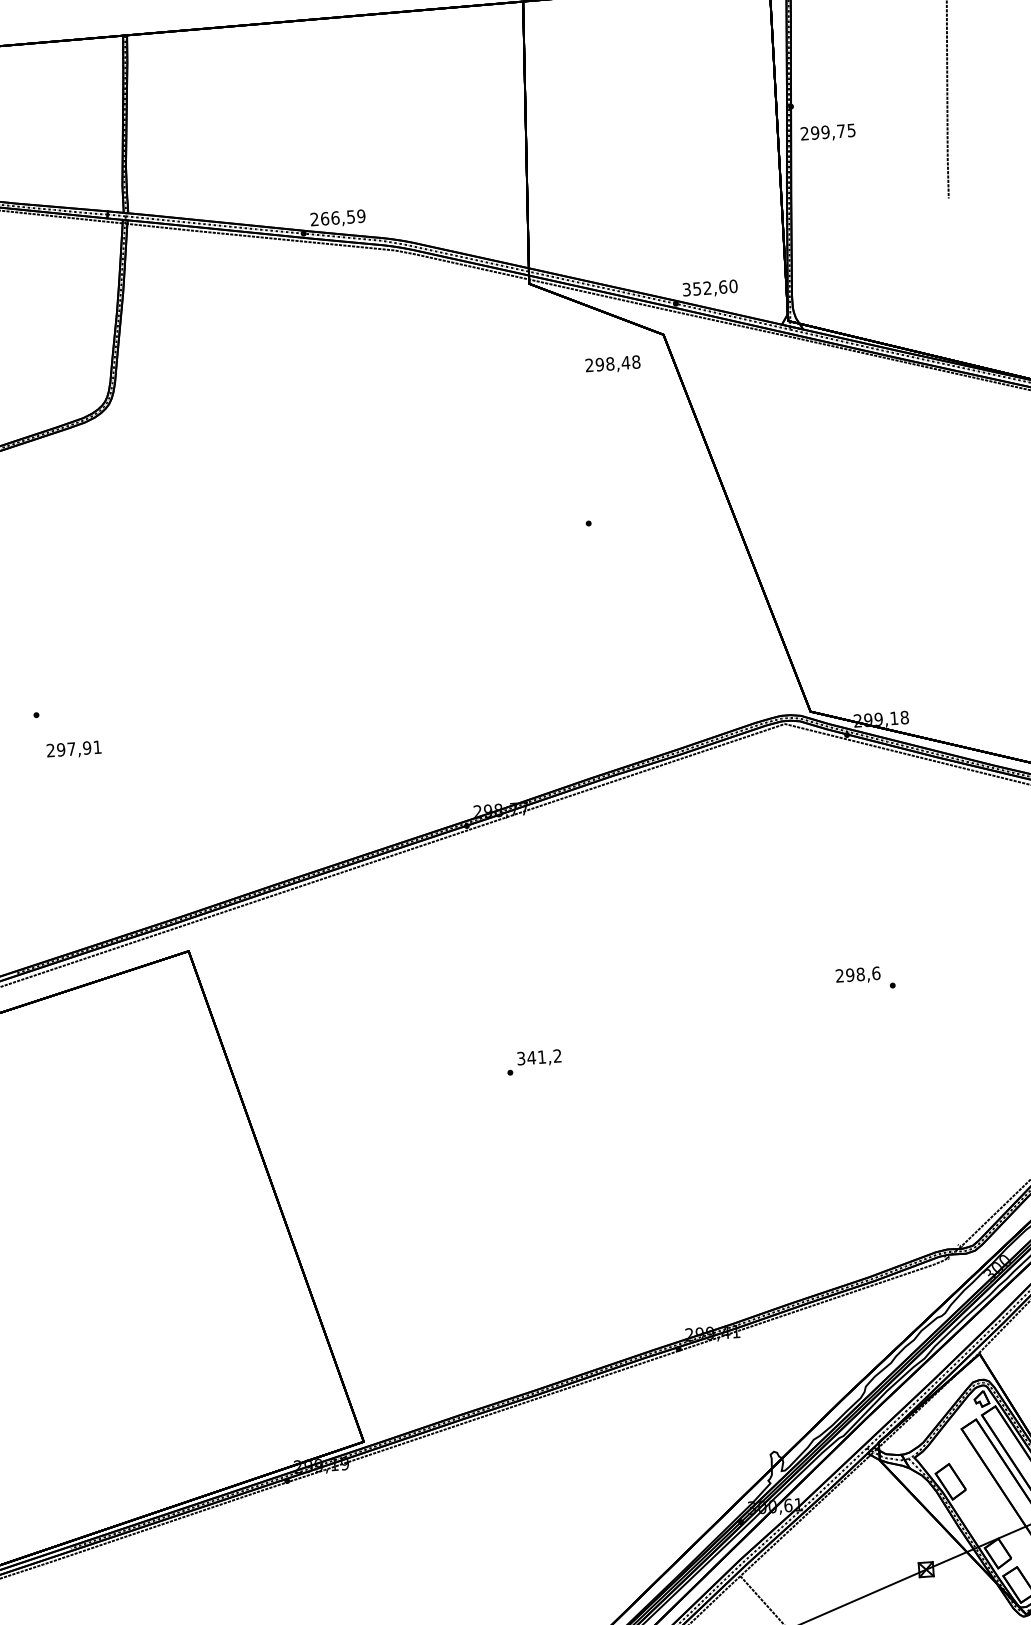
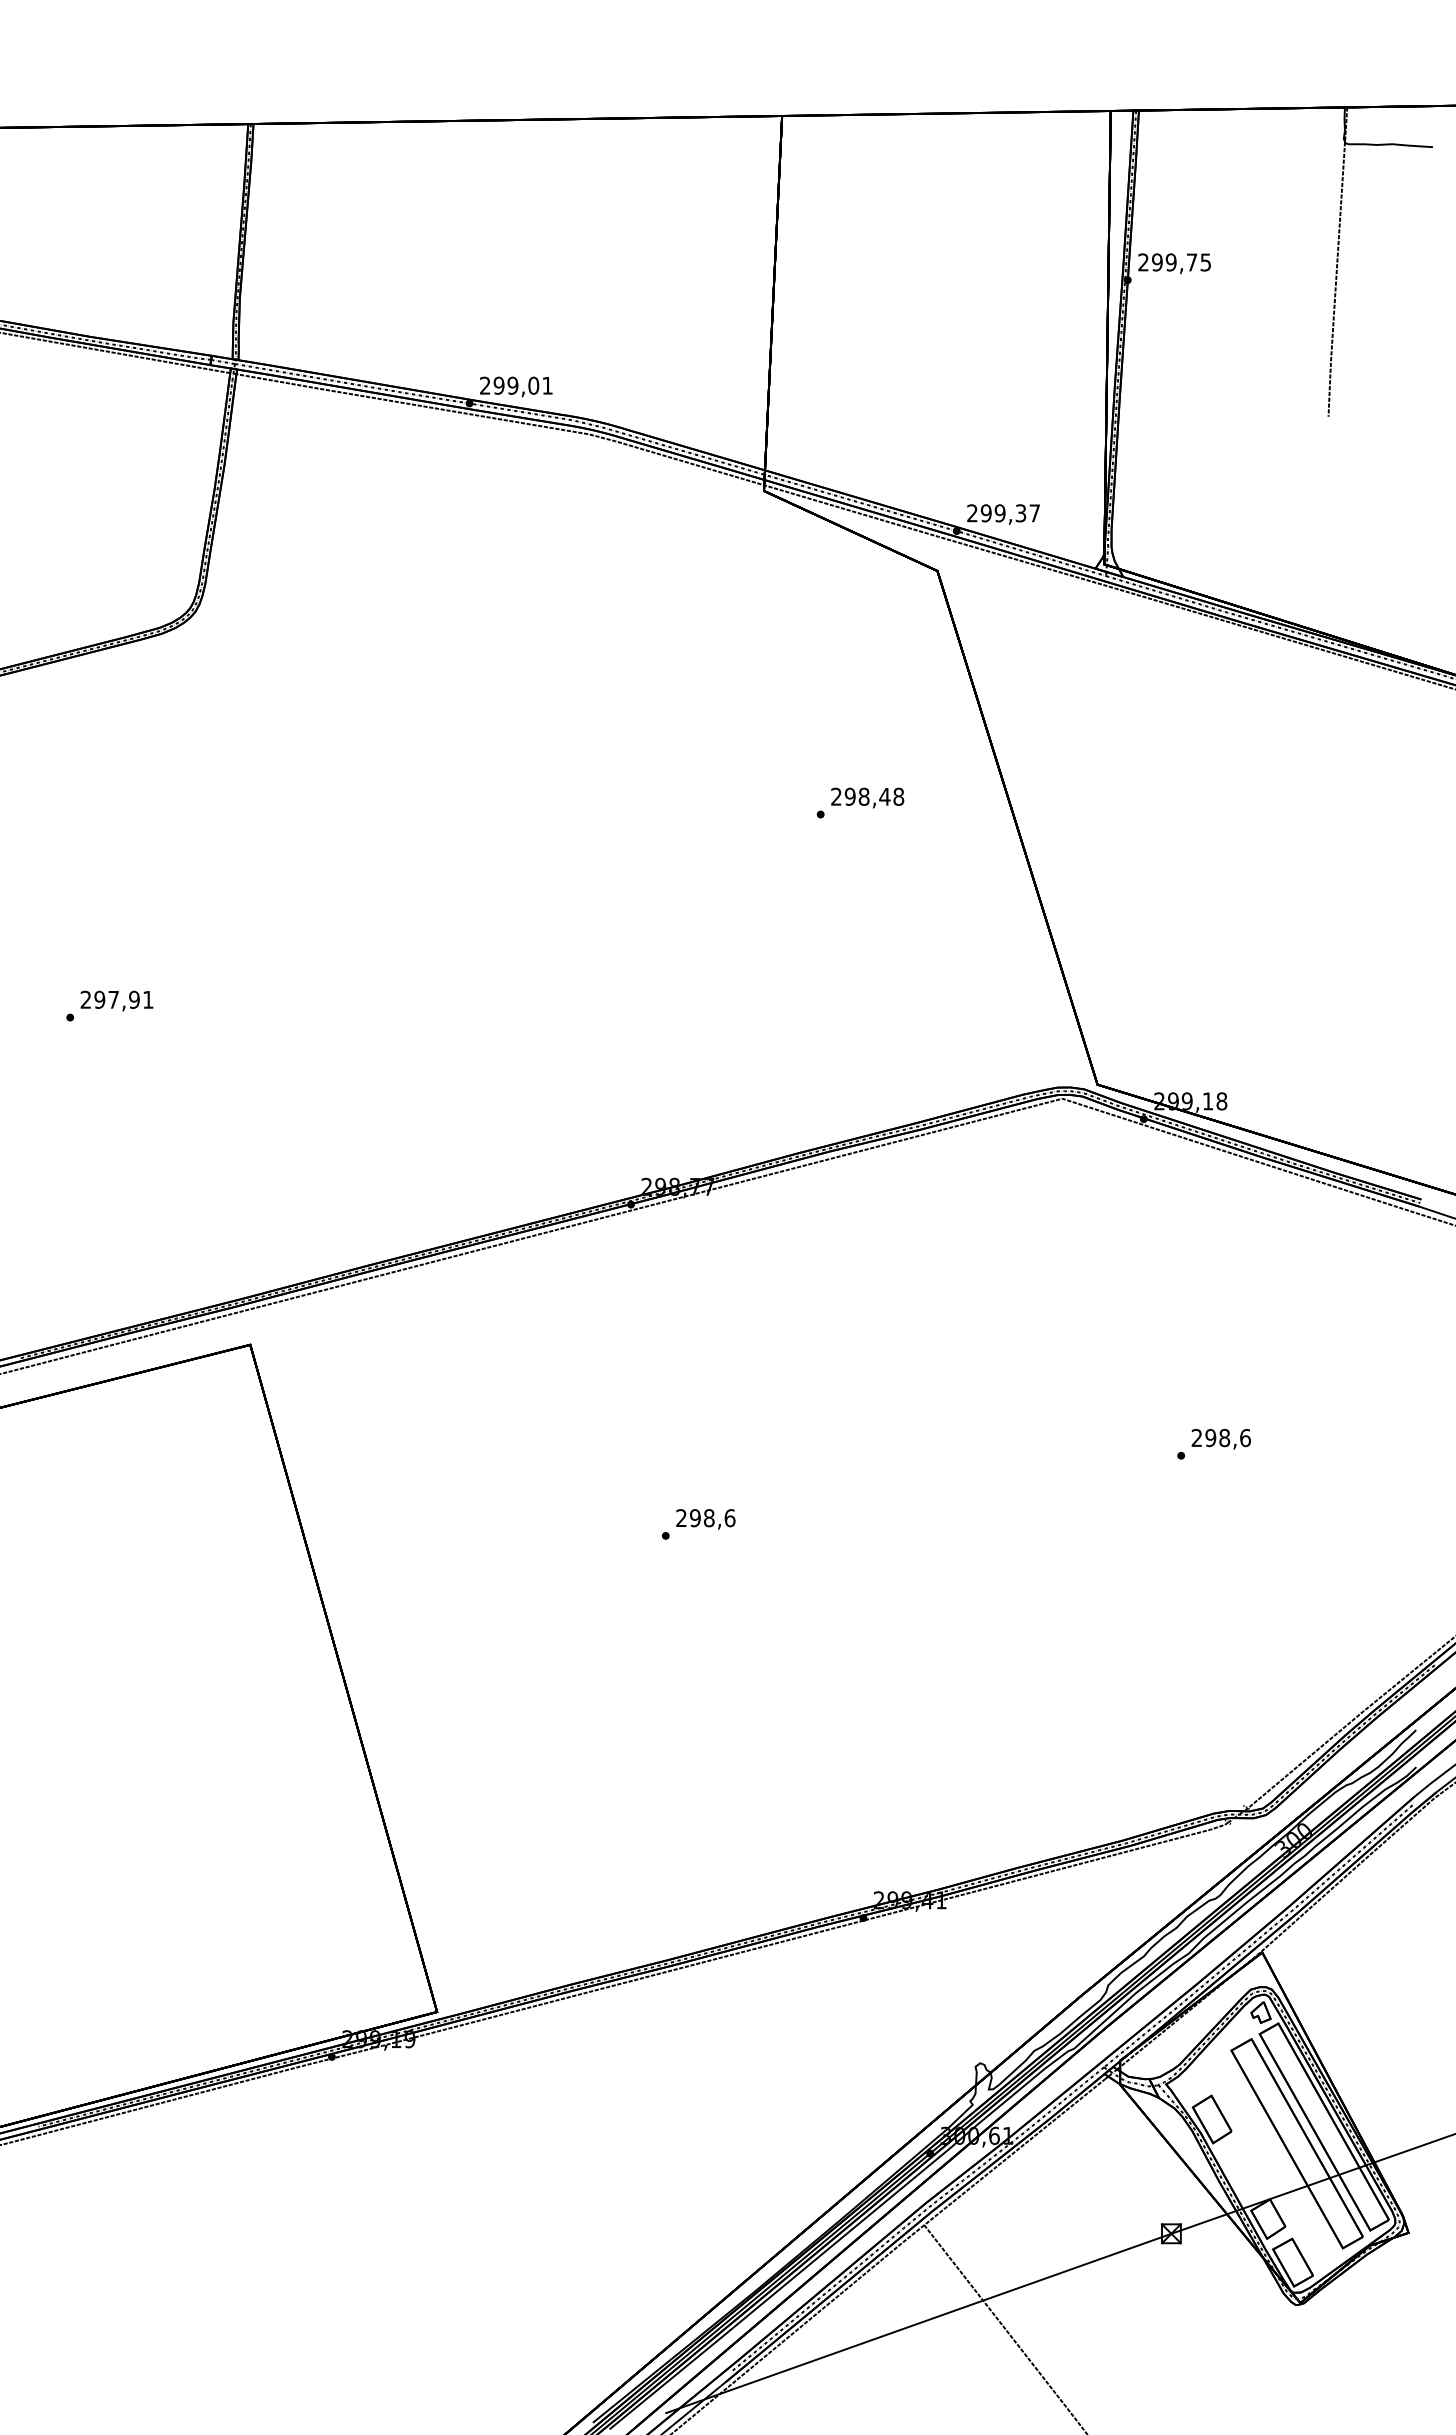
text: (828, 132) -> (1174, 263), moved
text: (342, 217) -> (522, 385), 266,59 -> 299,01
text: (710, 288) -> (1003, 513), 352,60 -> 299,37
text: (612, 364) -> (867, 797), moved
text: (73, 749) -> (116, 1000), moved
text: (857, 975) -> (1220, 1439), moved
text: (539, 1057) -> (705, 1518), 341,2 -> 298,6

